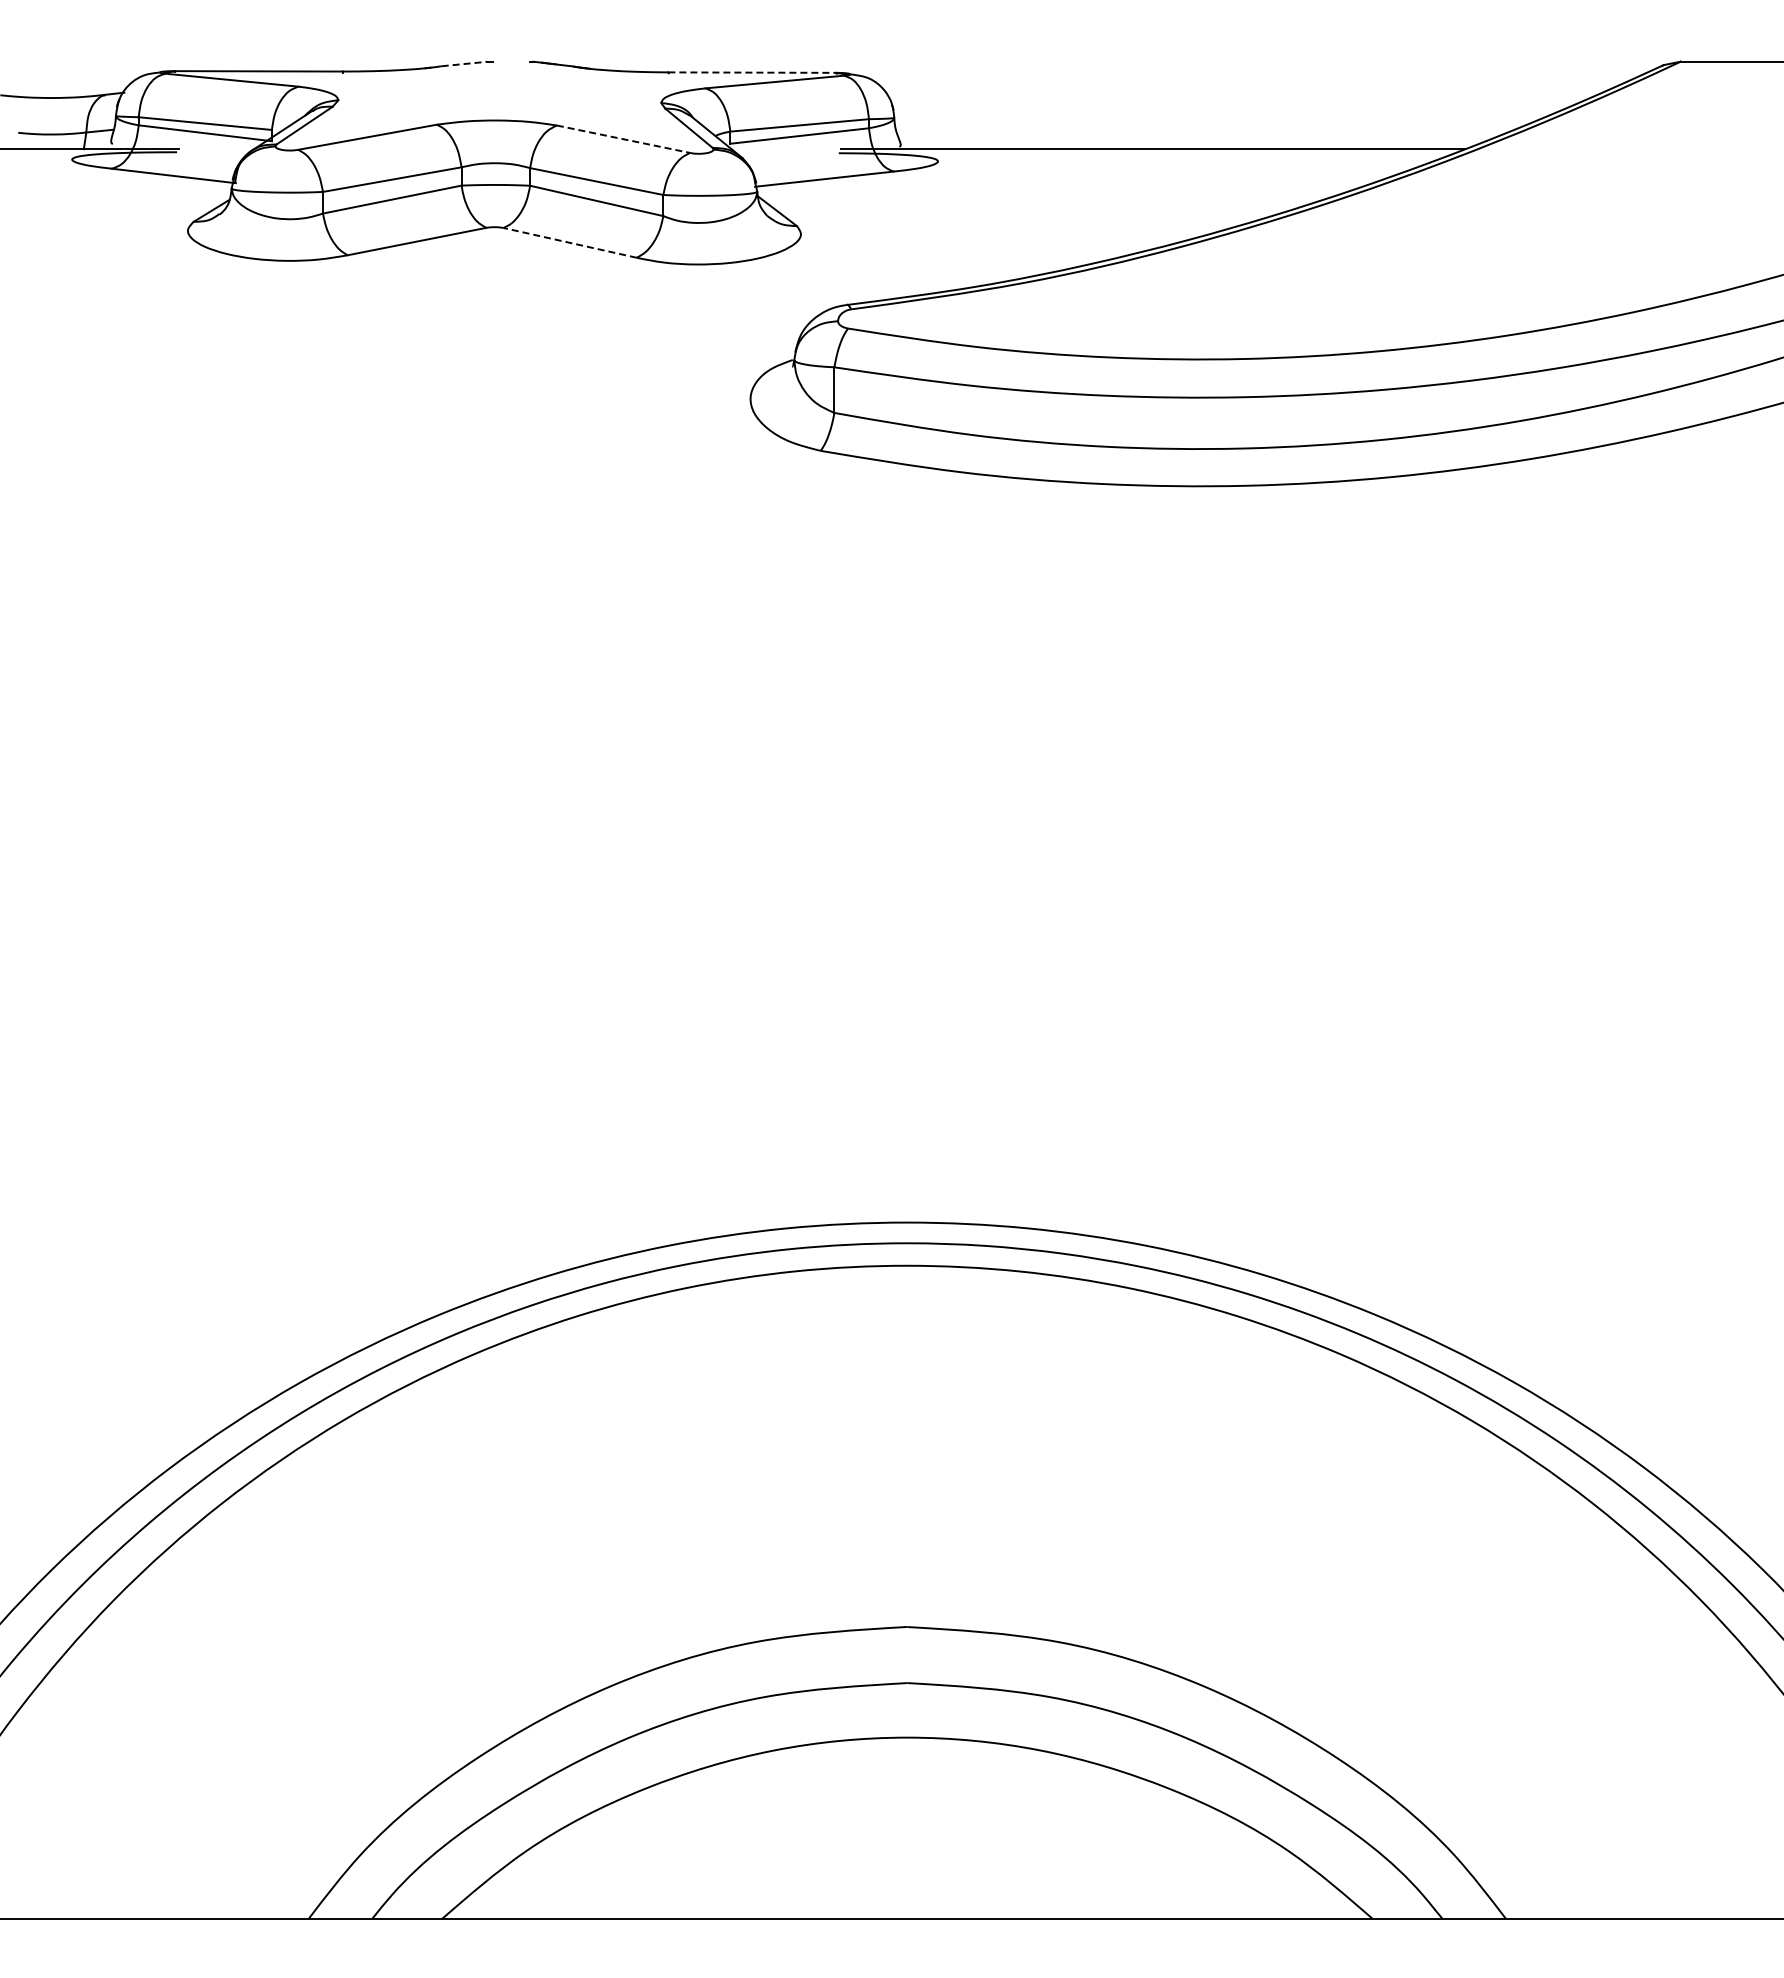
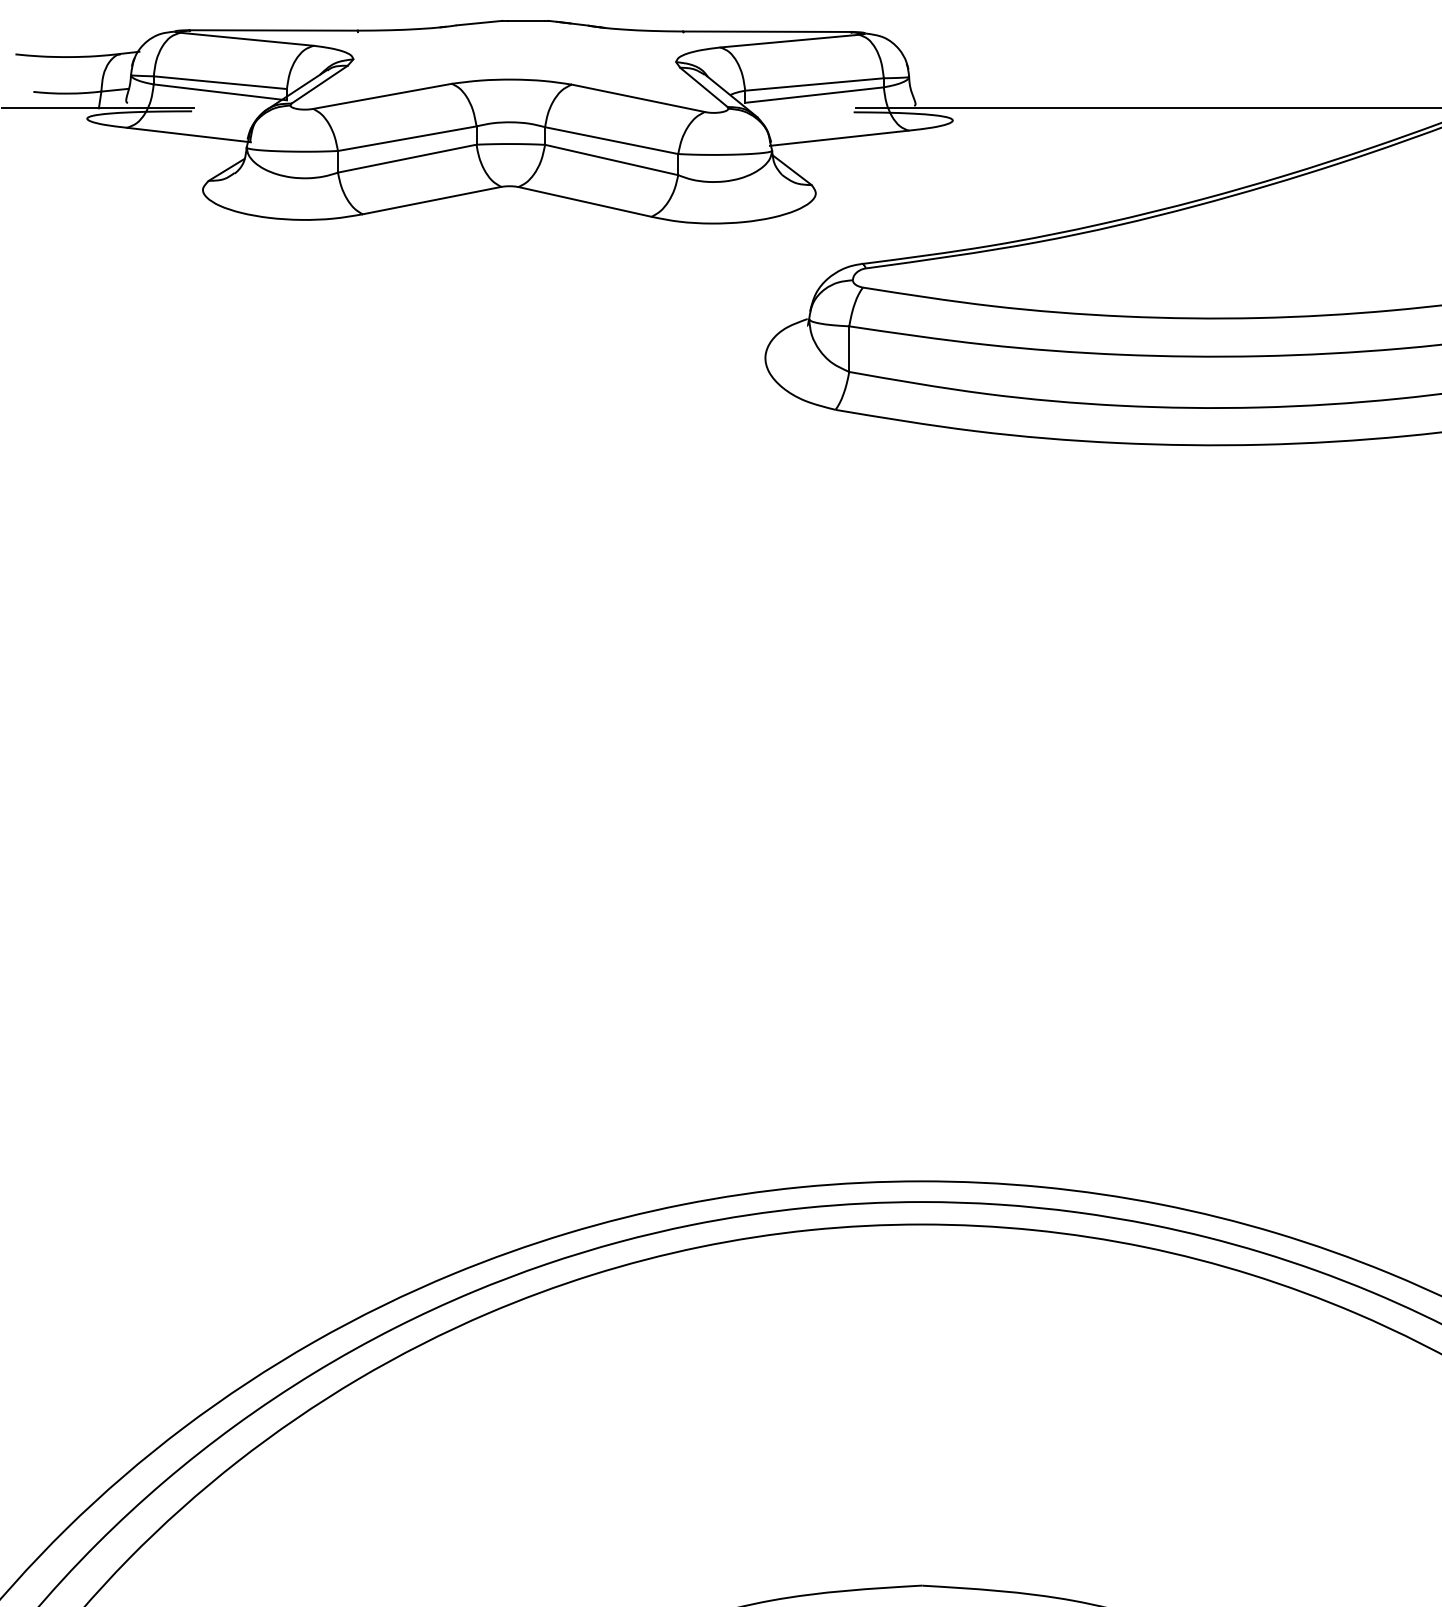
line: (511, 61) -> (526, 20), added
line: (464, 64) -> (479, 23), dashed -> solid
line: (752, 72) -> (767, 31), dashed -> solid
line: (623, 139) -> (638, 98), dashed -> solid
line: (569, 242) -> (584, 201), dashed -> solid

